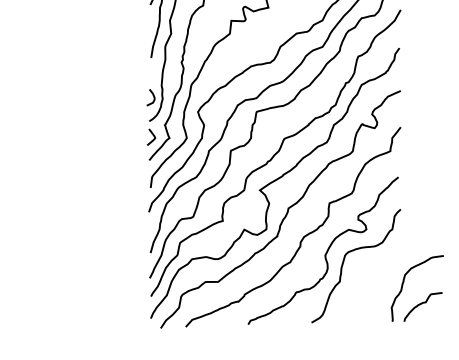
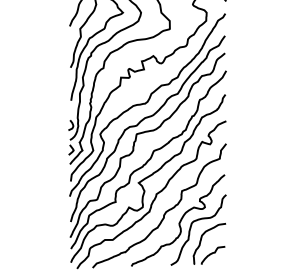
part: (404, 286) -> (201, 242), moved

